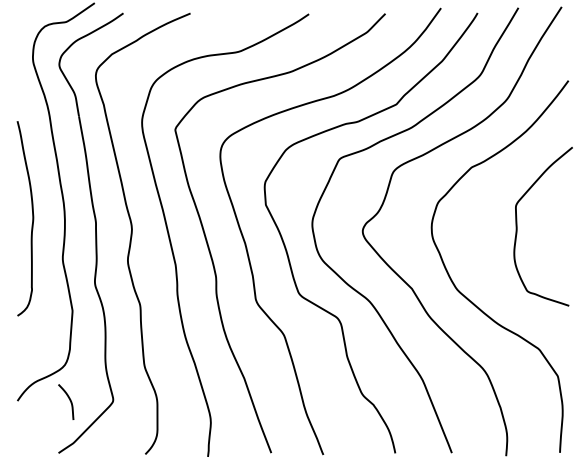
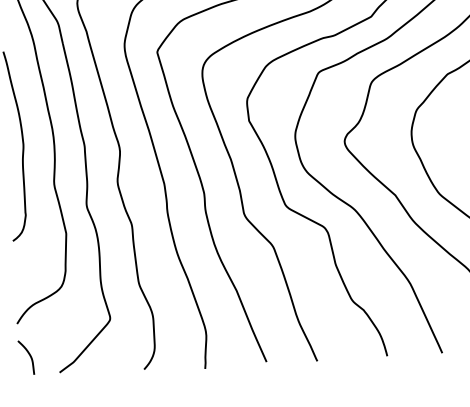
curve: (69, 400) -> (29, 355), moved

